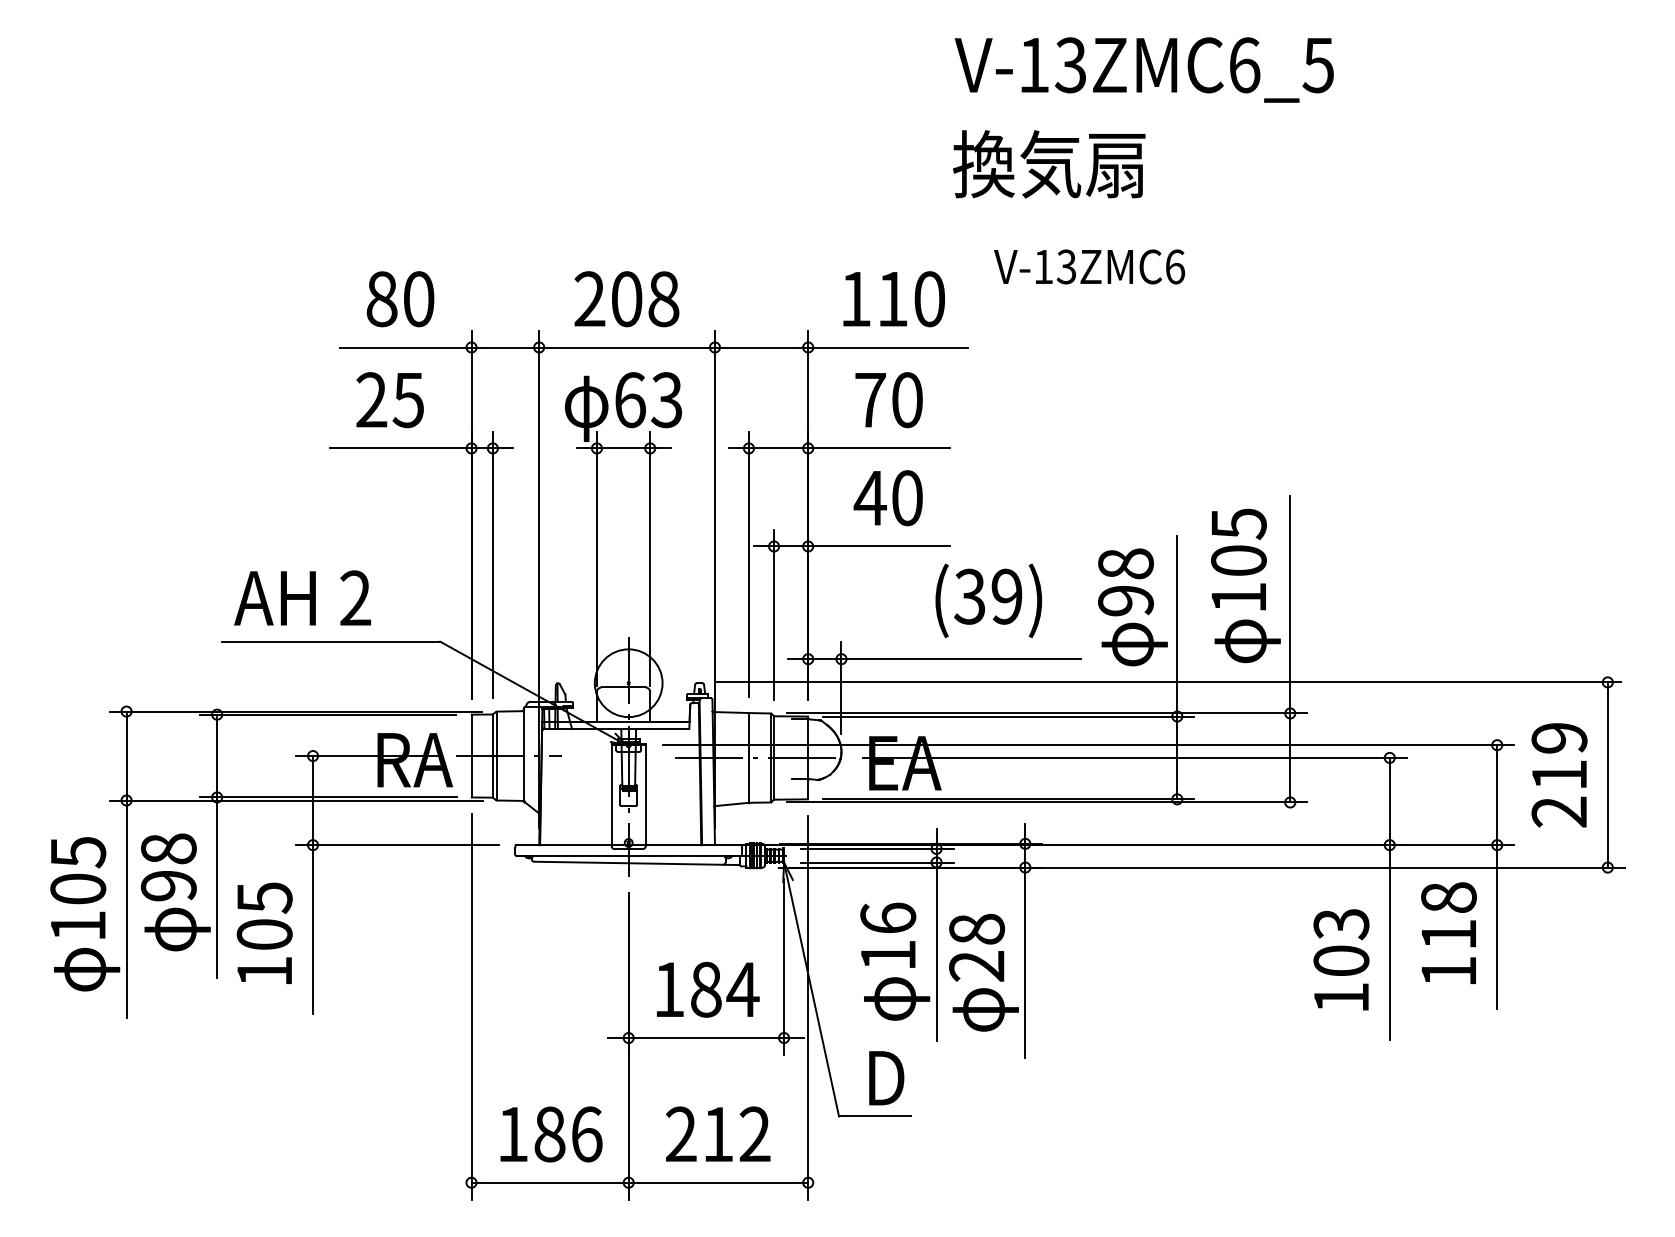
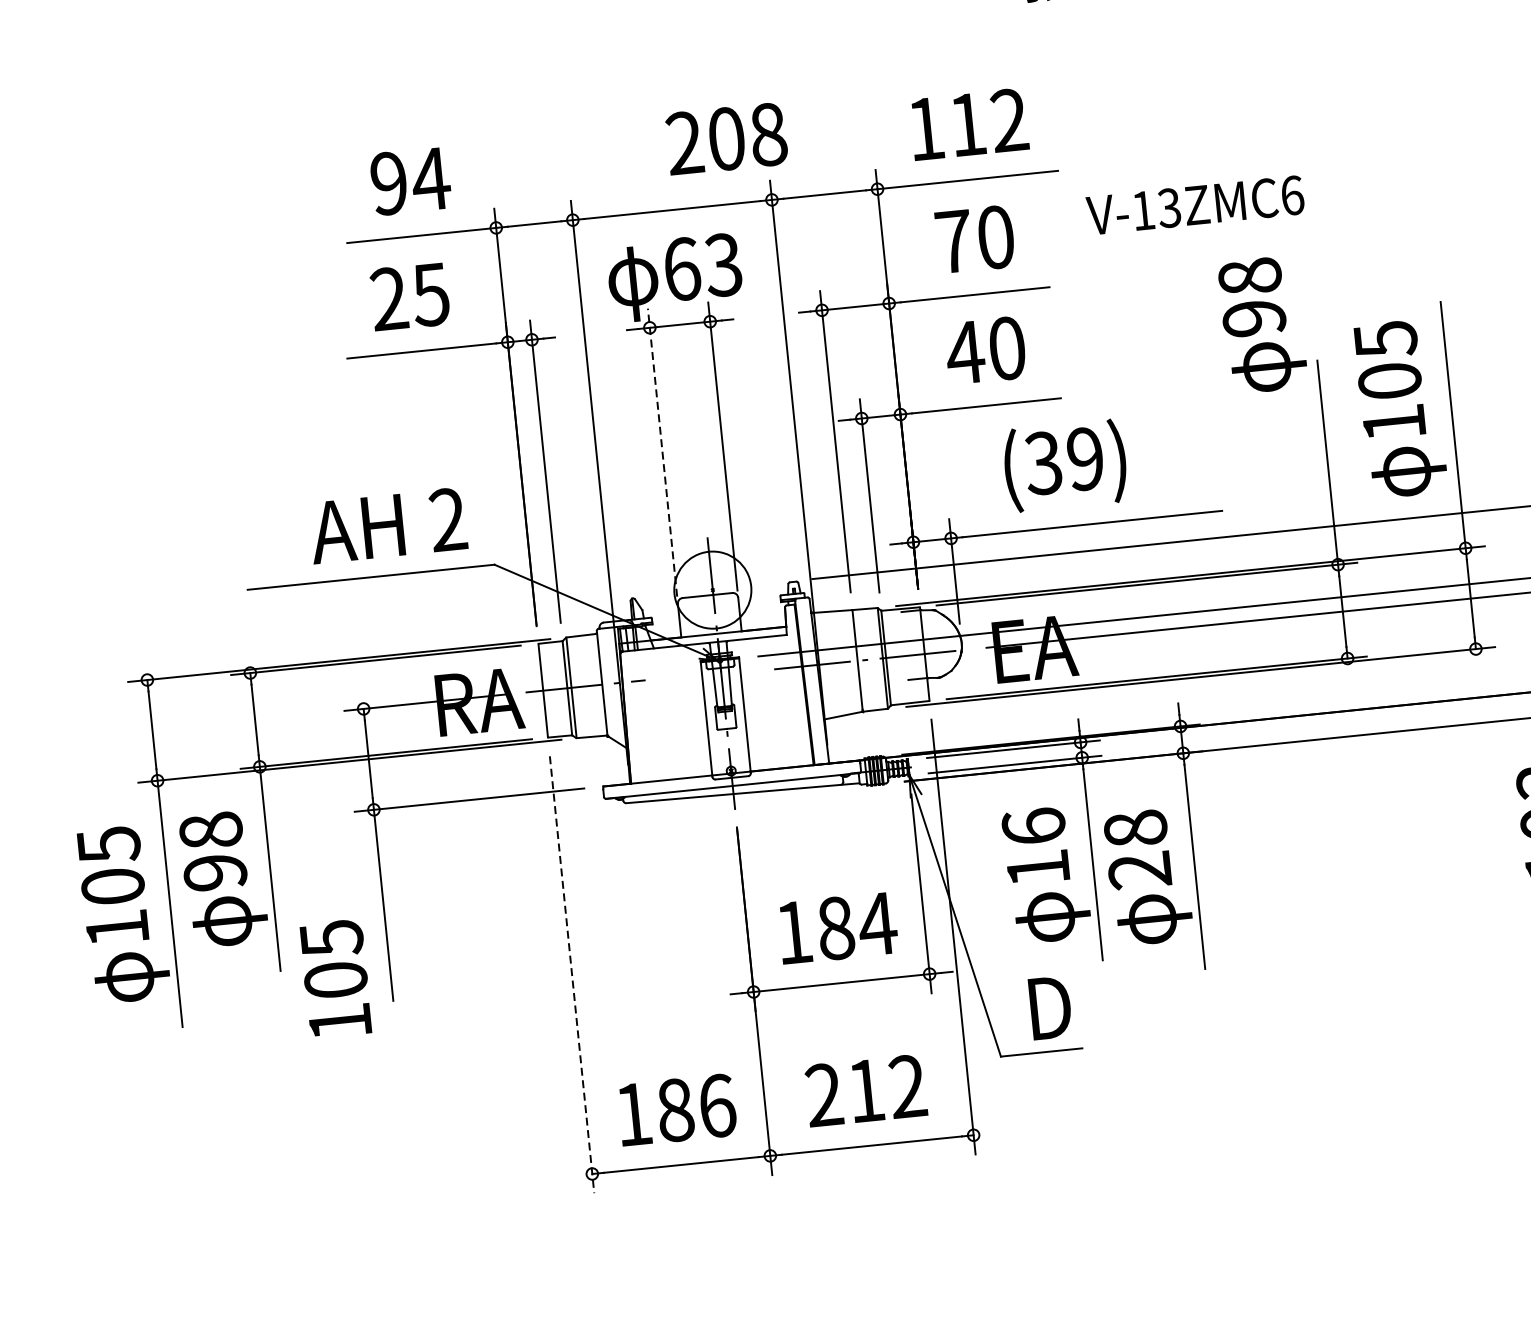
text: (1089, 266) -> (1195, 204), moved
text: (400, 299) -> (410, 181), 80 -> 94
text: (626, 299) -> (726, 139), moved
text: (929, 299) -> (1009, 120), 110 -> 112
line: (596, 558) -> (662, 452), solid -> dashed
text: (302, 597) -> (387, 525), moved
text: (988, 600) -> (1065, 465), moved
text: (1132, 607) -> (1262, 325), moved
text: (264, 932) -> (335, 977), moved
line: (471, 1006) -> (571, 974), solid -> dashed

